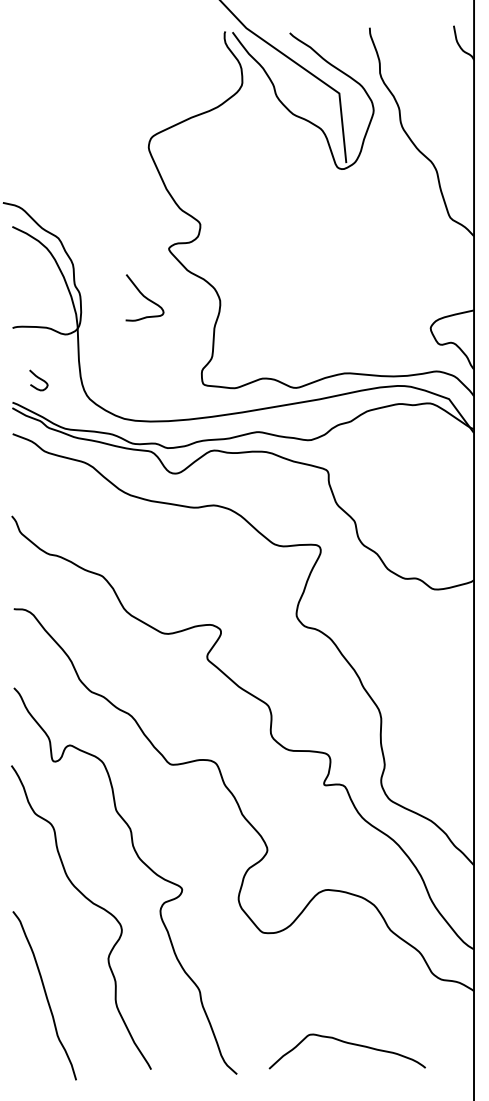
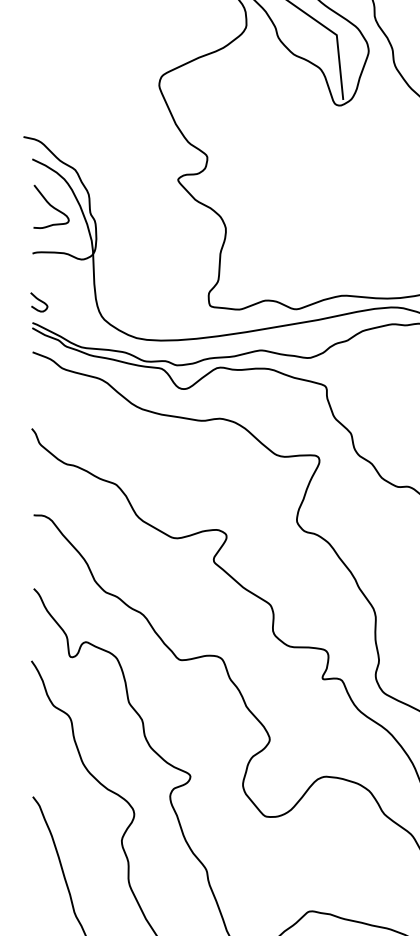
curve: (144, 297) -> (51, 206), moved
curve: (39, 379) -> (39, 301), moved

